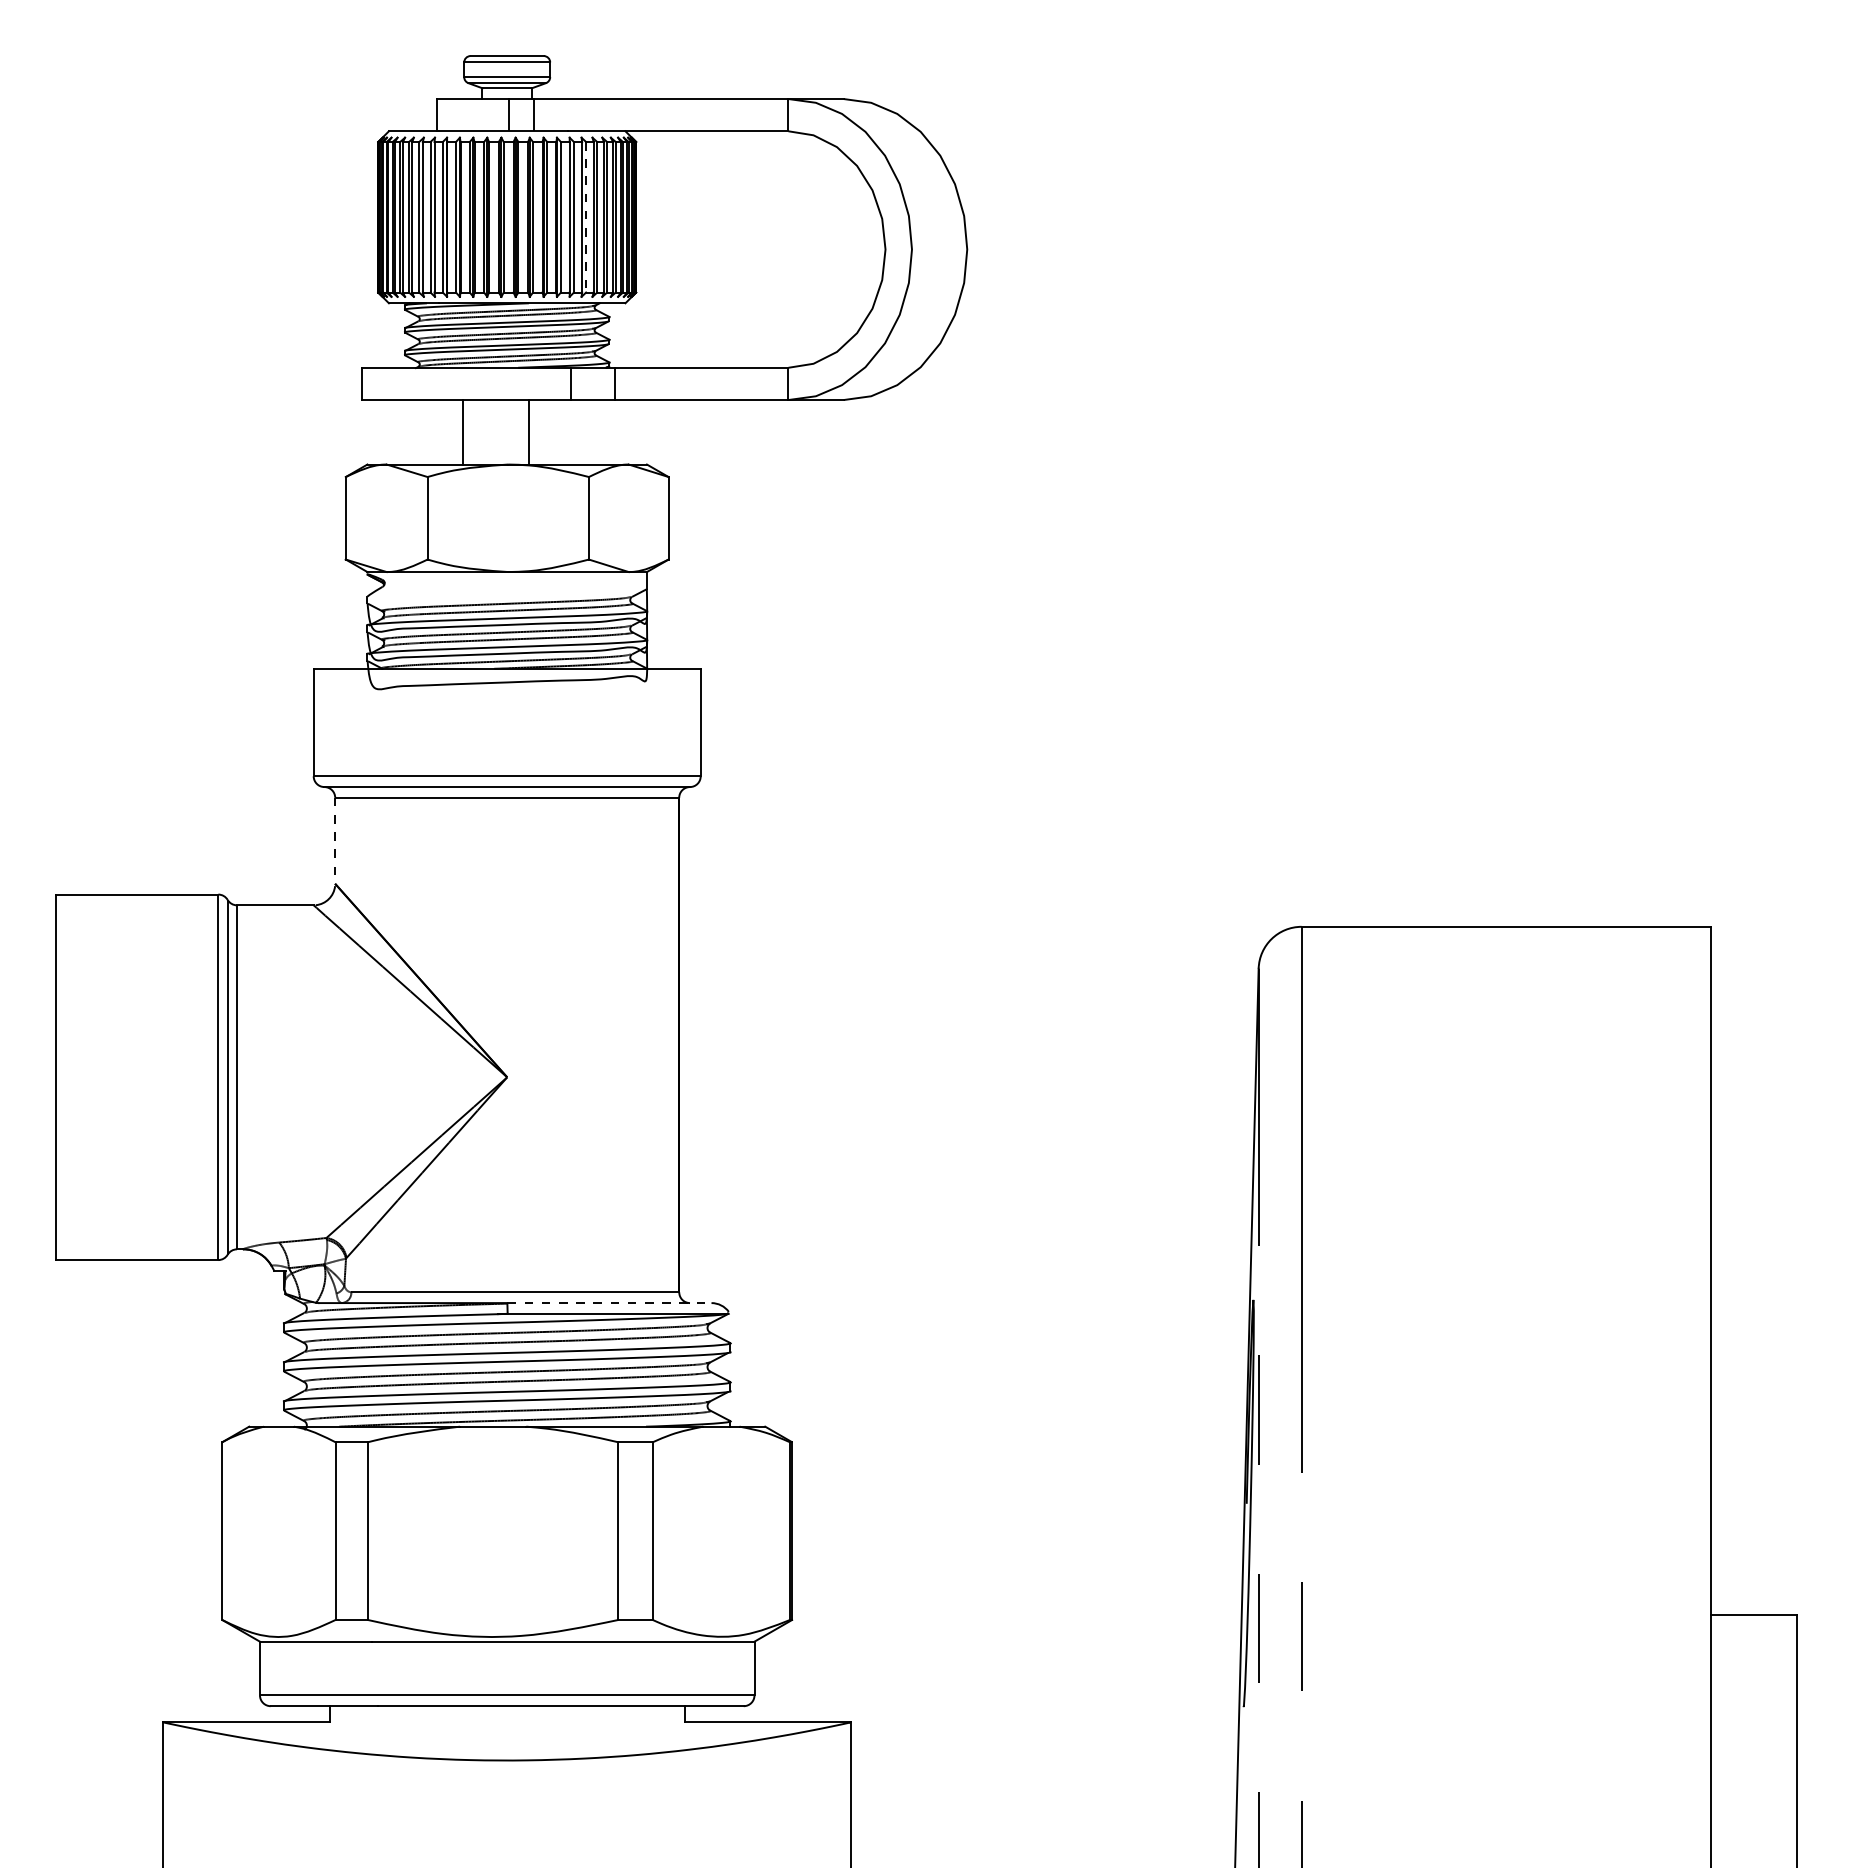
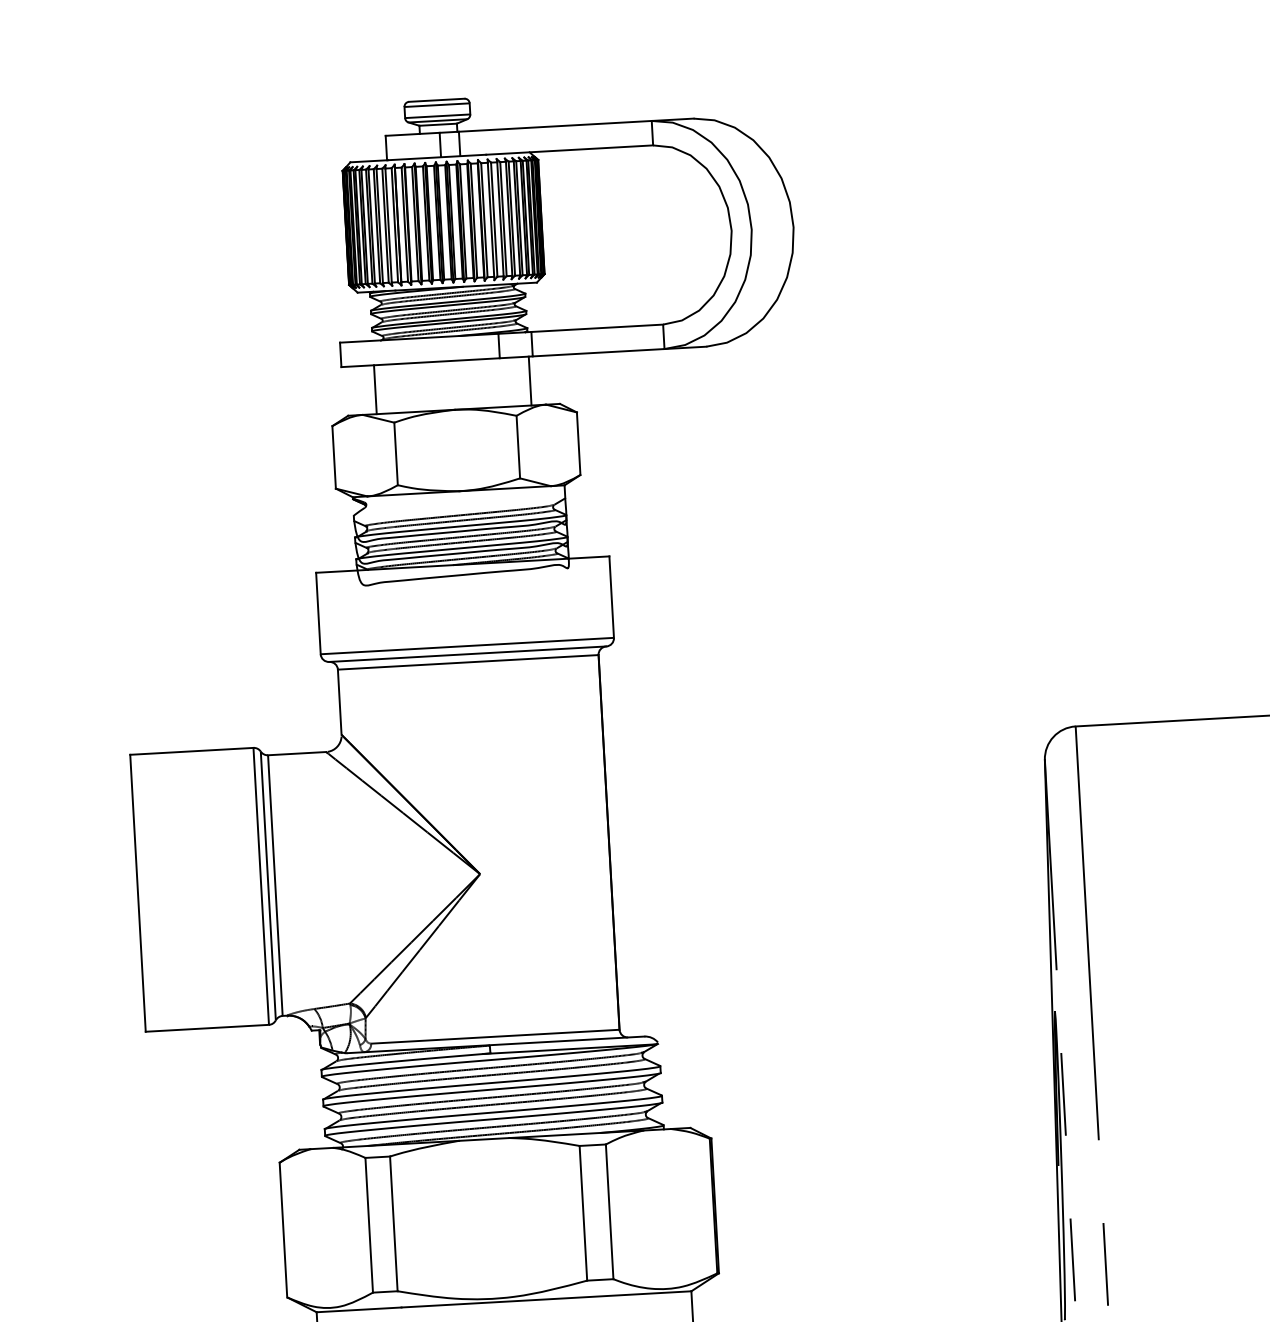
line: (586, 217) -> (503, 219), dashed -> solid
line: (463, 432) -> (375, 389), moved
line: (529, 432) -> (530, 381), moved
line: (335, 841) -> (339, 702), dashed -> solid
line: (609, 1303) -> (567, 1041), dashed -> solid

